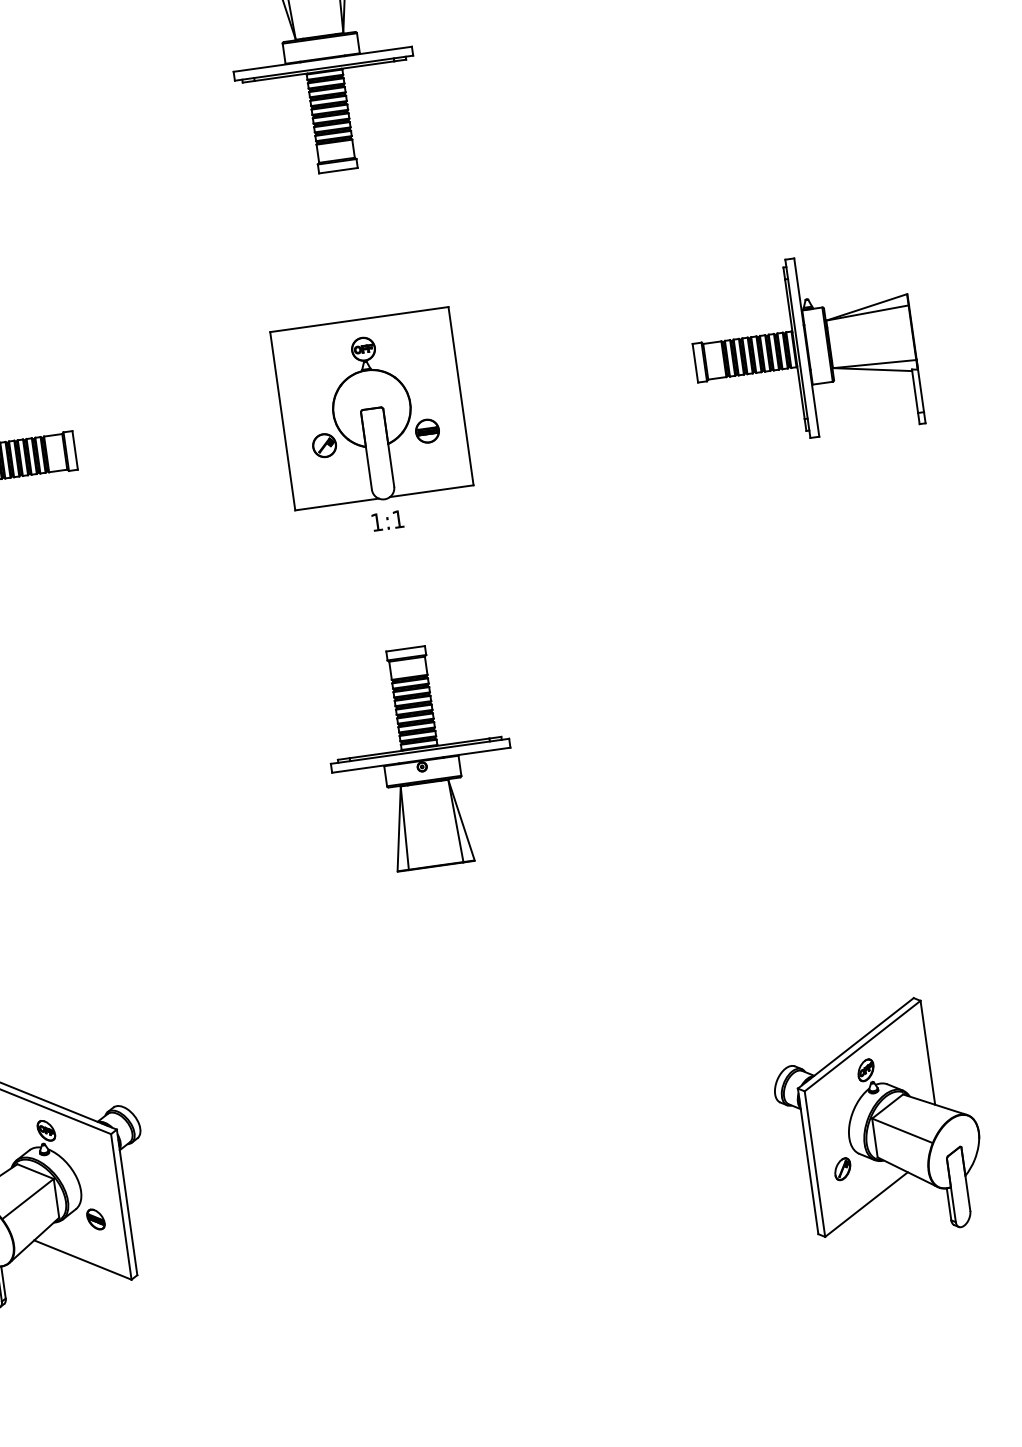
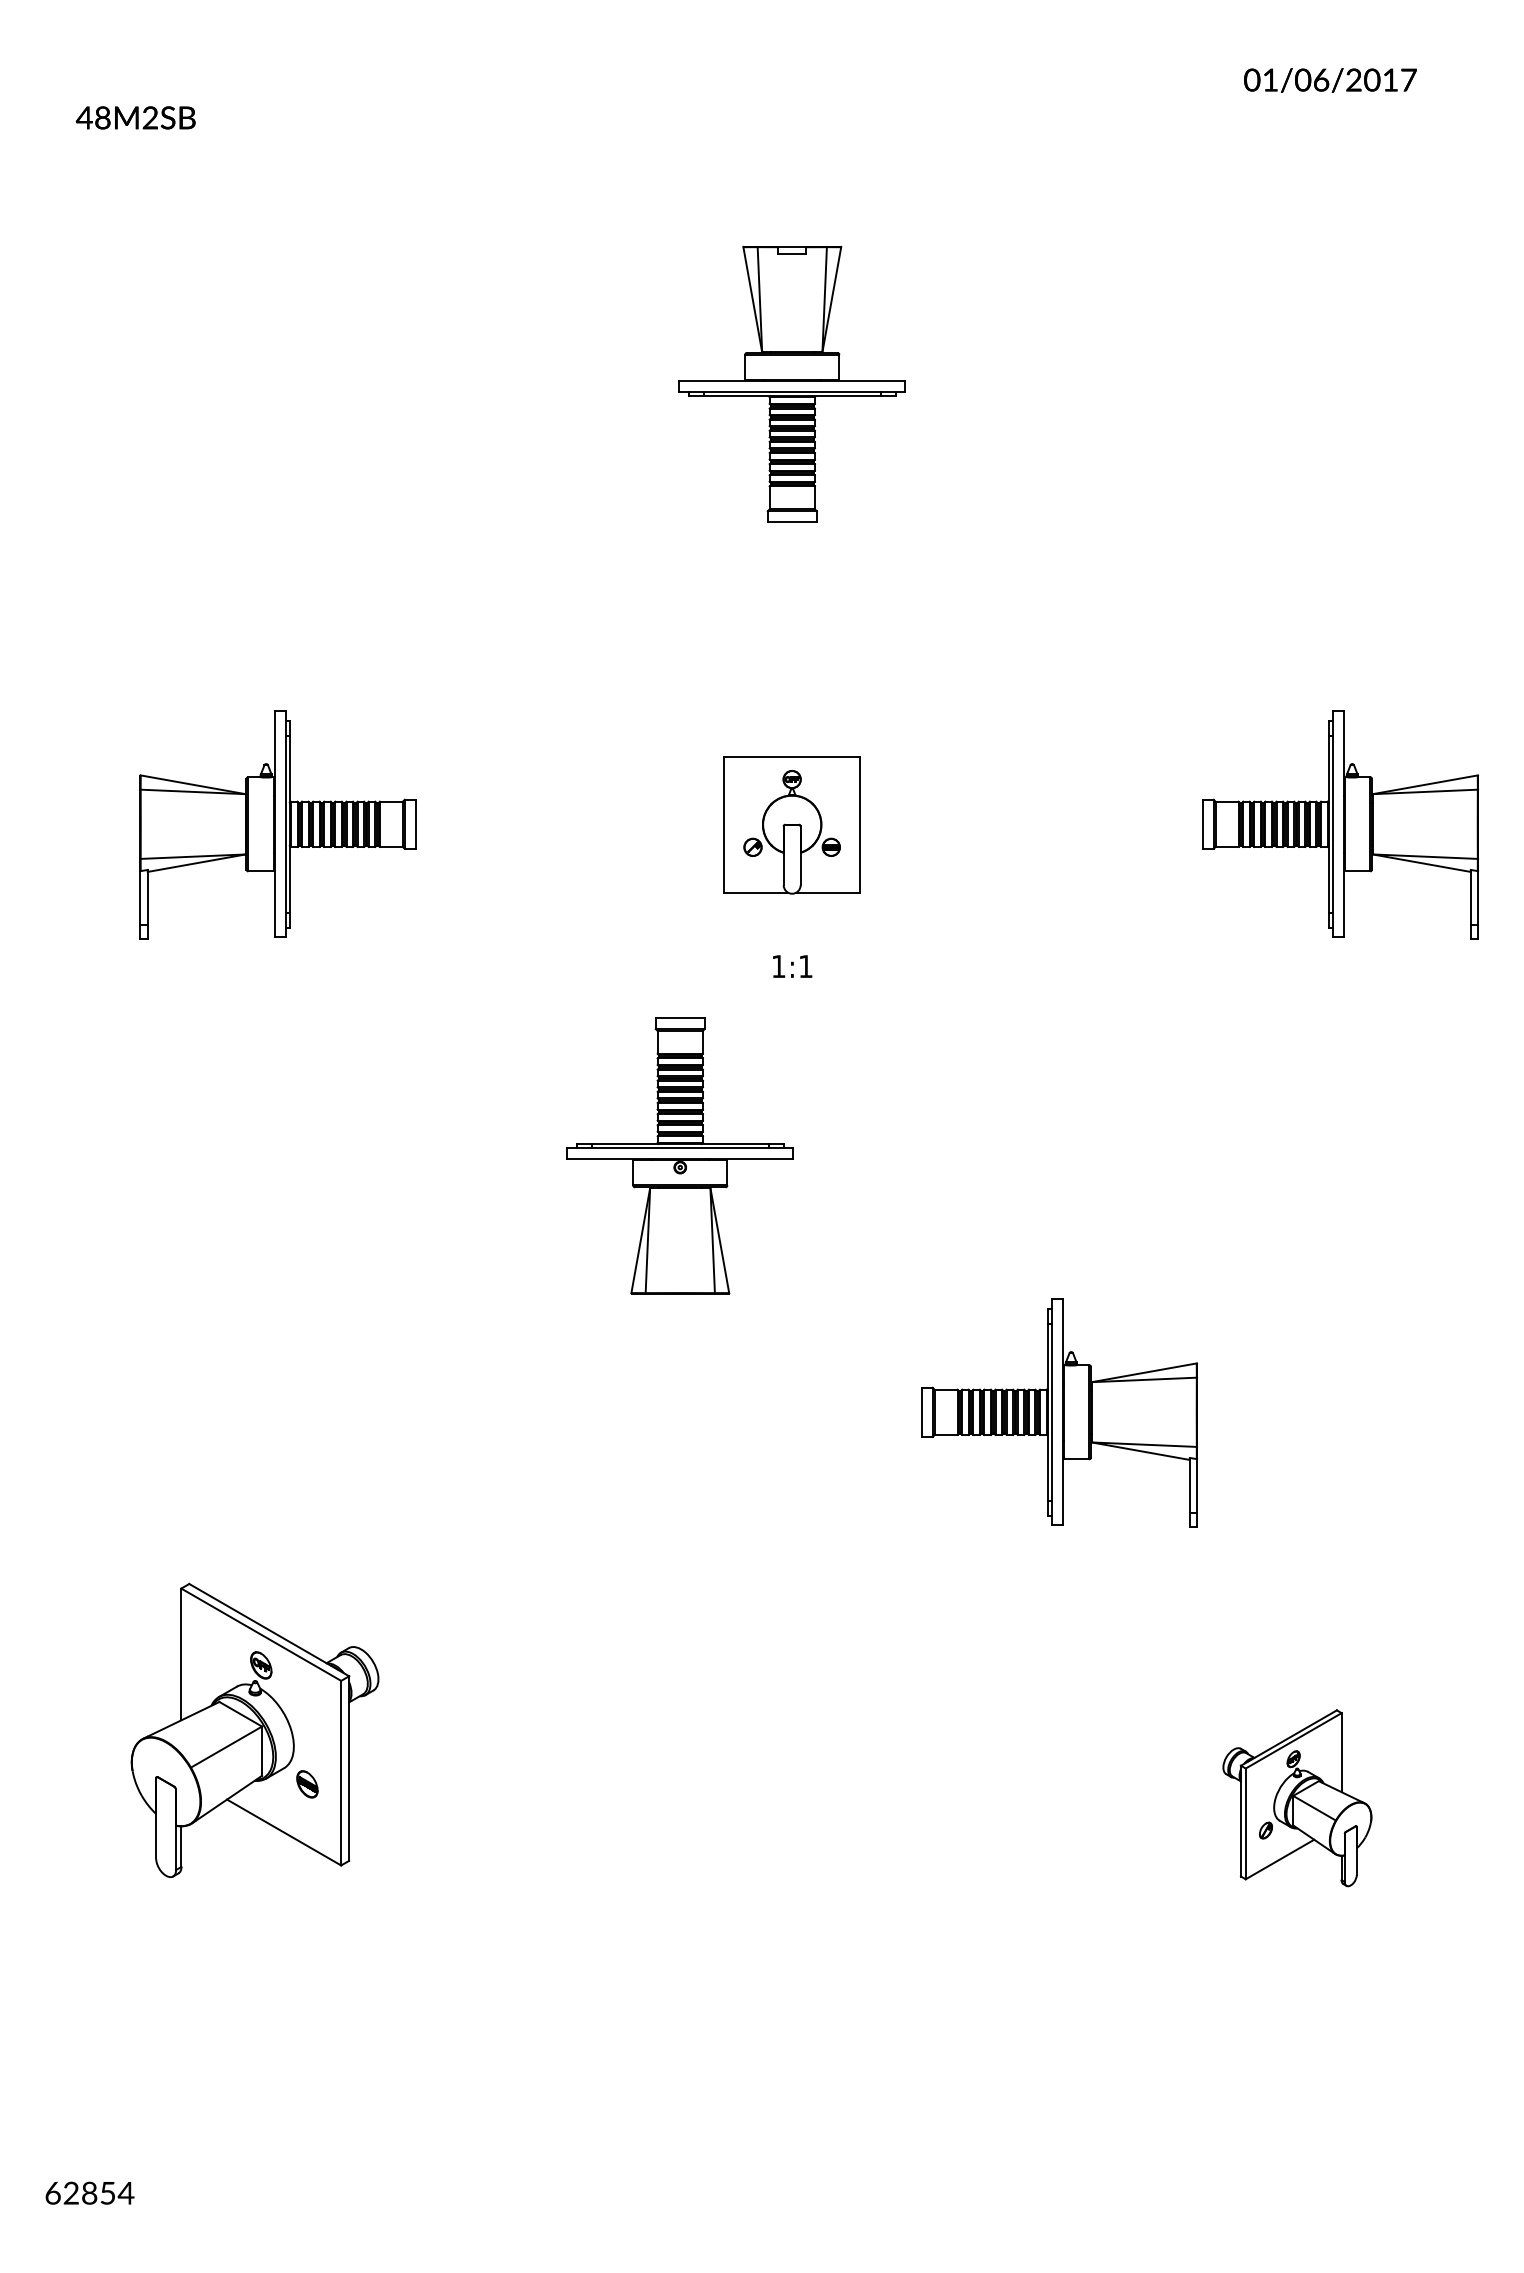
part: (371, 409) -> (791, 825), size x0.6
part: (420, 757) -> (679, 1155), moved
part: (647, 842) -> (1059, 1412), added
part: (878, 1120) -> (1297, 1797), size x0.6

